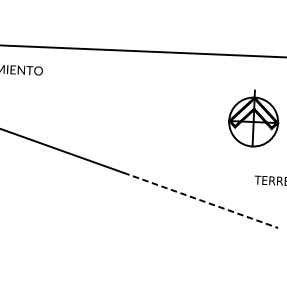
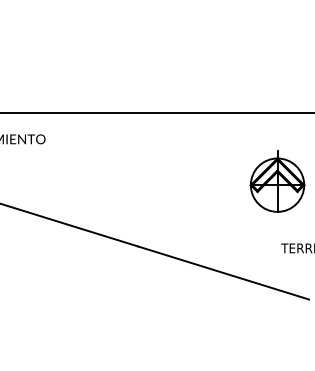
line: (200, 199) -> (223, 272), dashed -> solid

